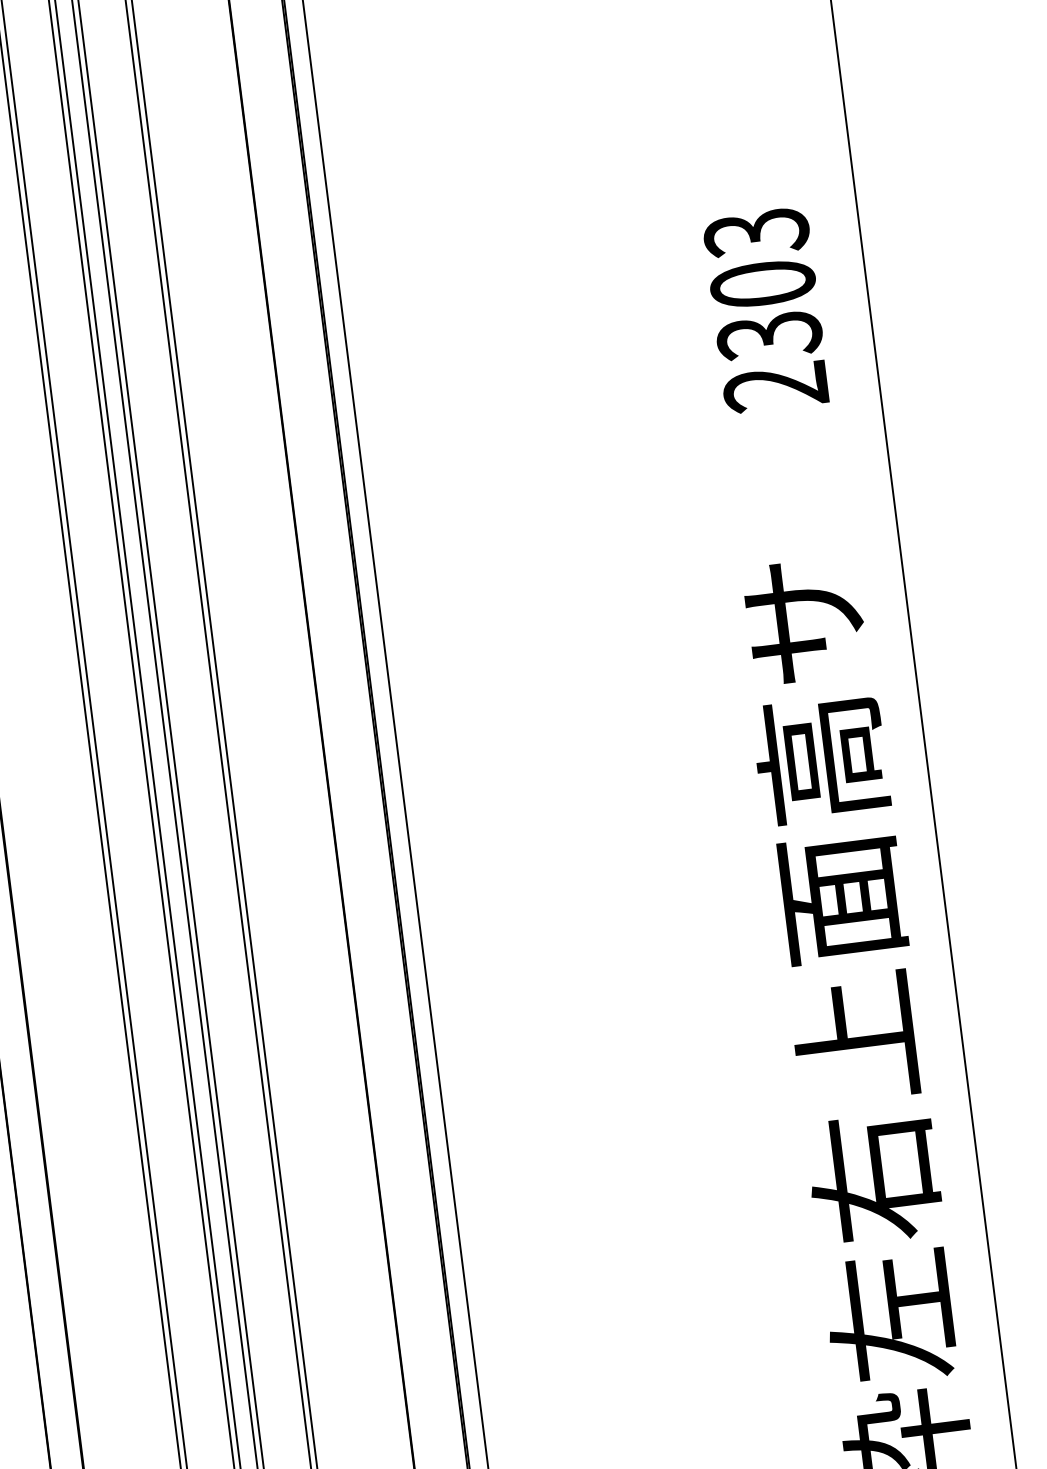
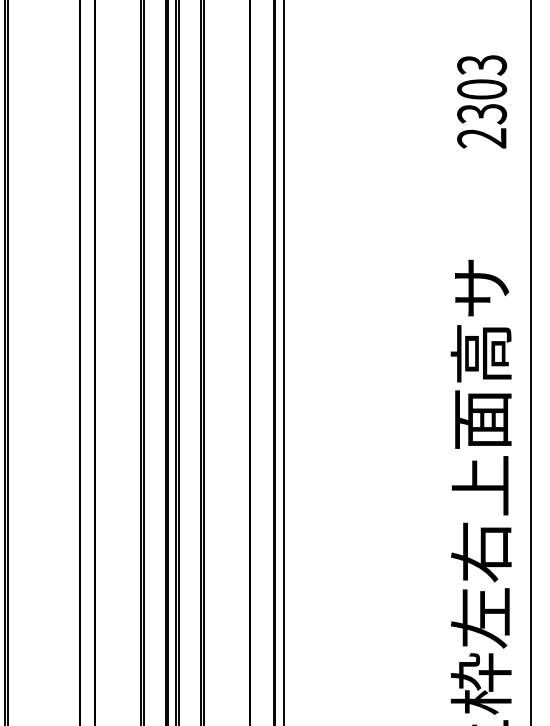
text: (767, 309) -> (482, 101), moved

